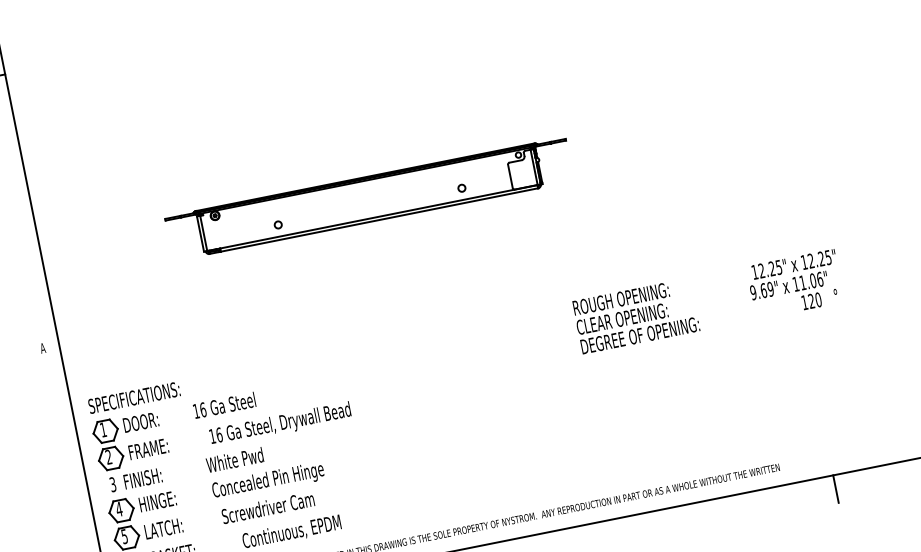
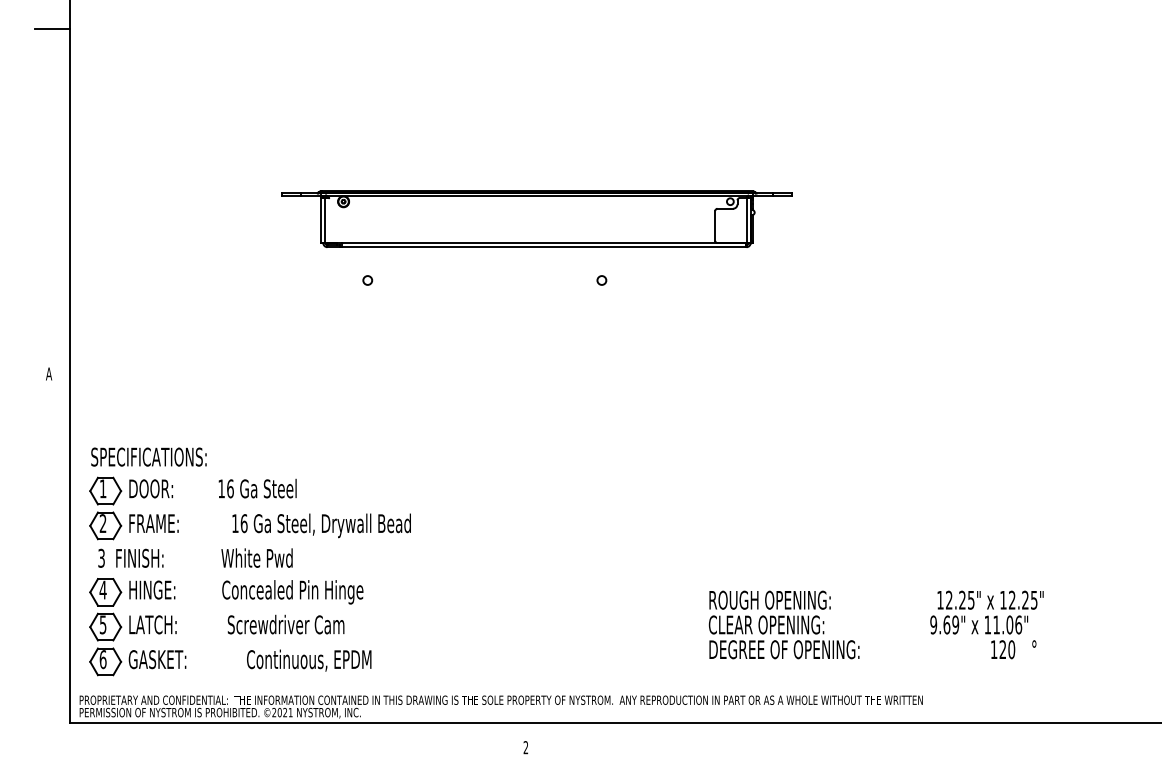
part: (369, 198) -> (536, 218), moved
text: (707, 301) -> (875, 624), moved
line: (835, 488) -> (986, 740), removed

